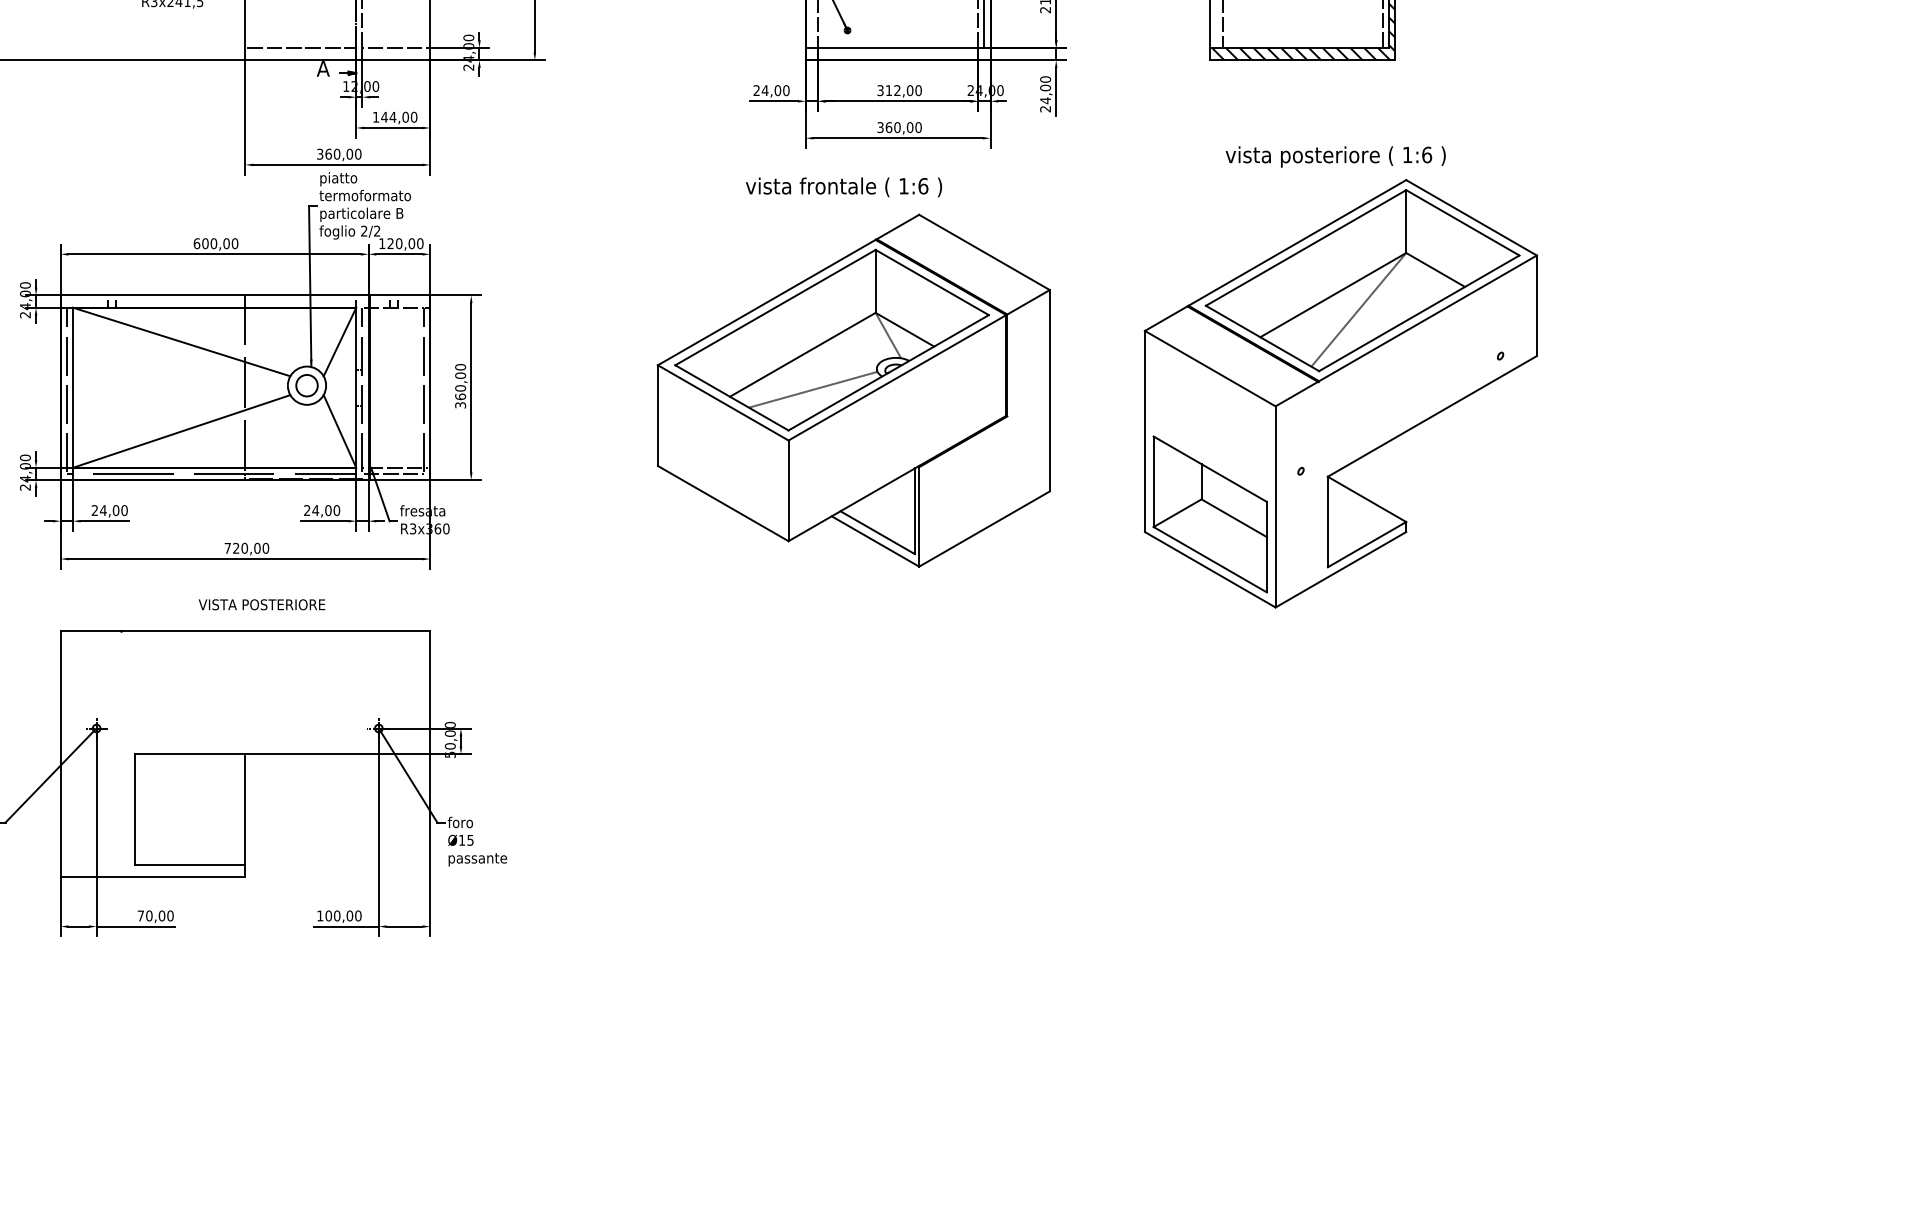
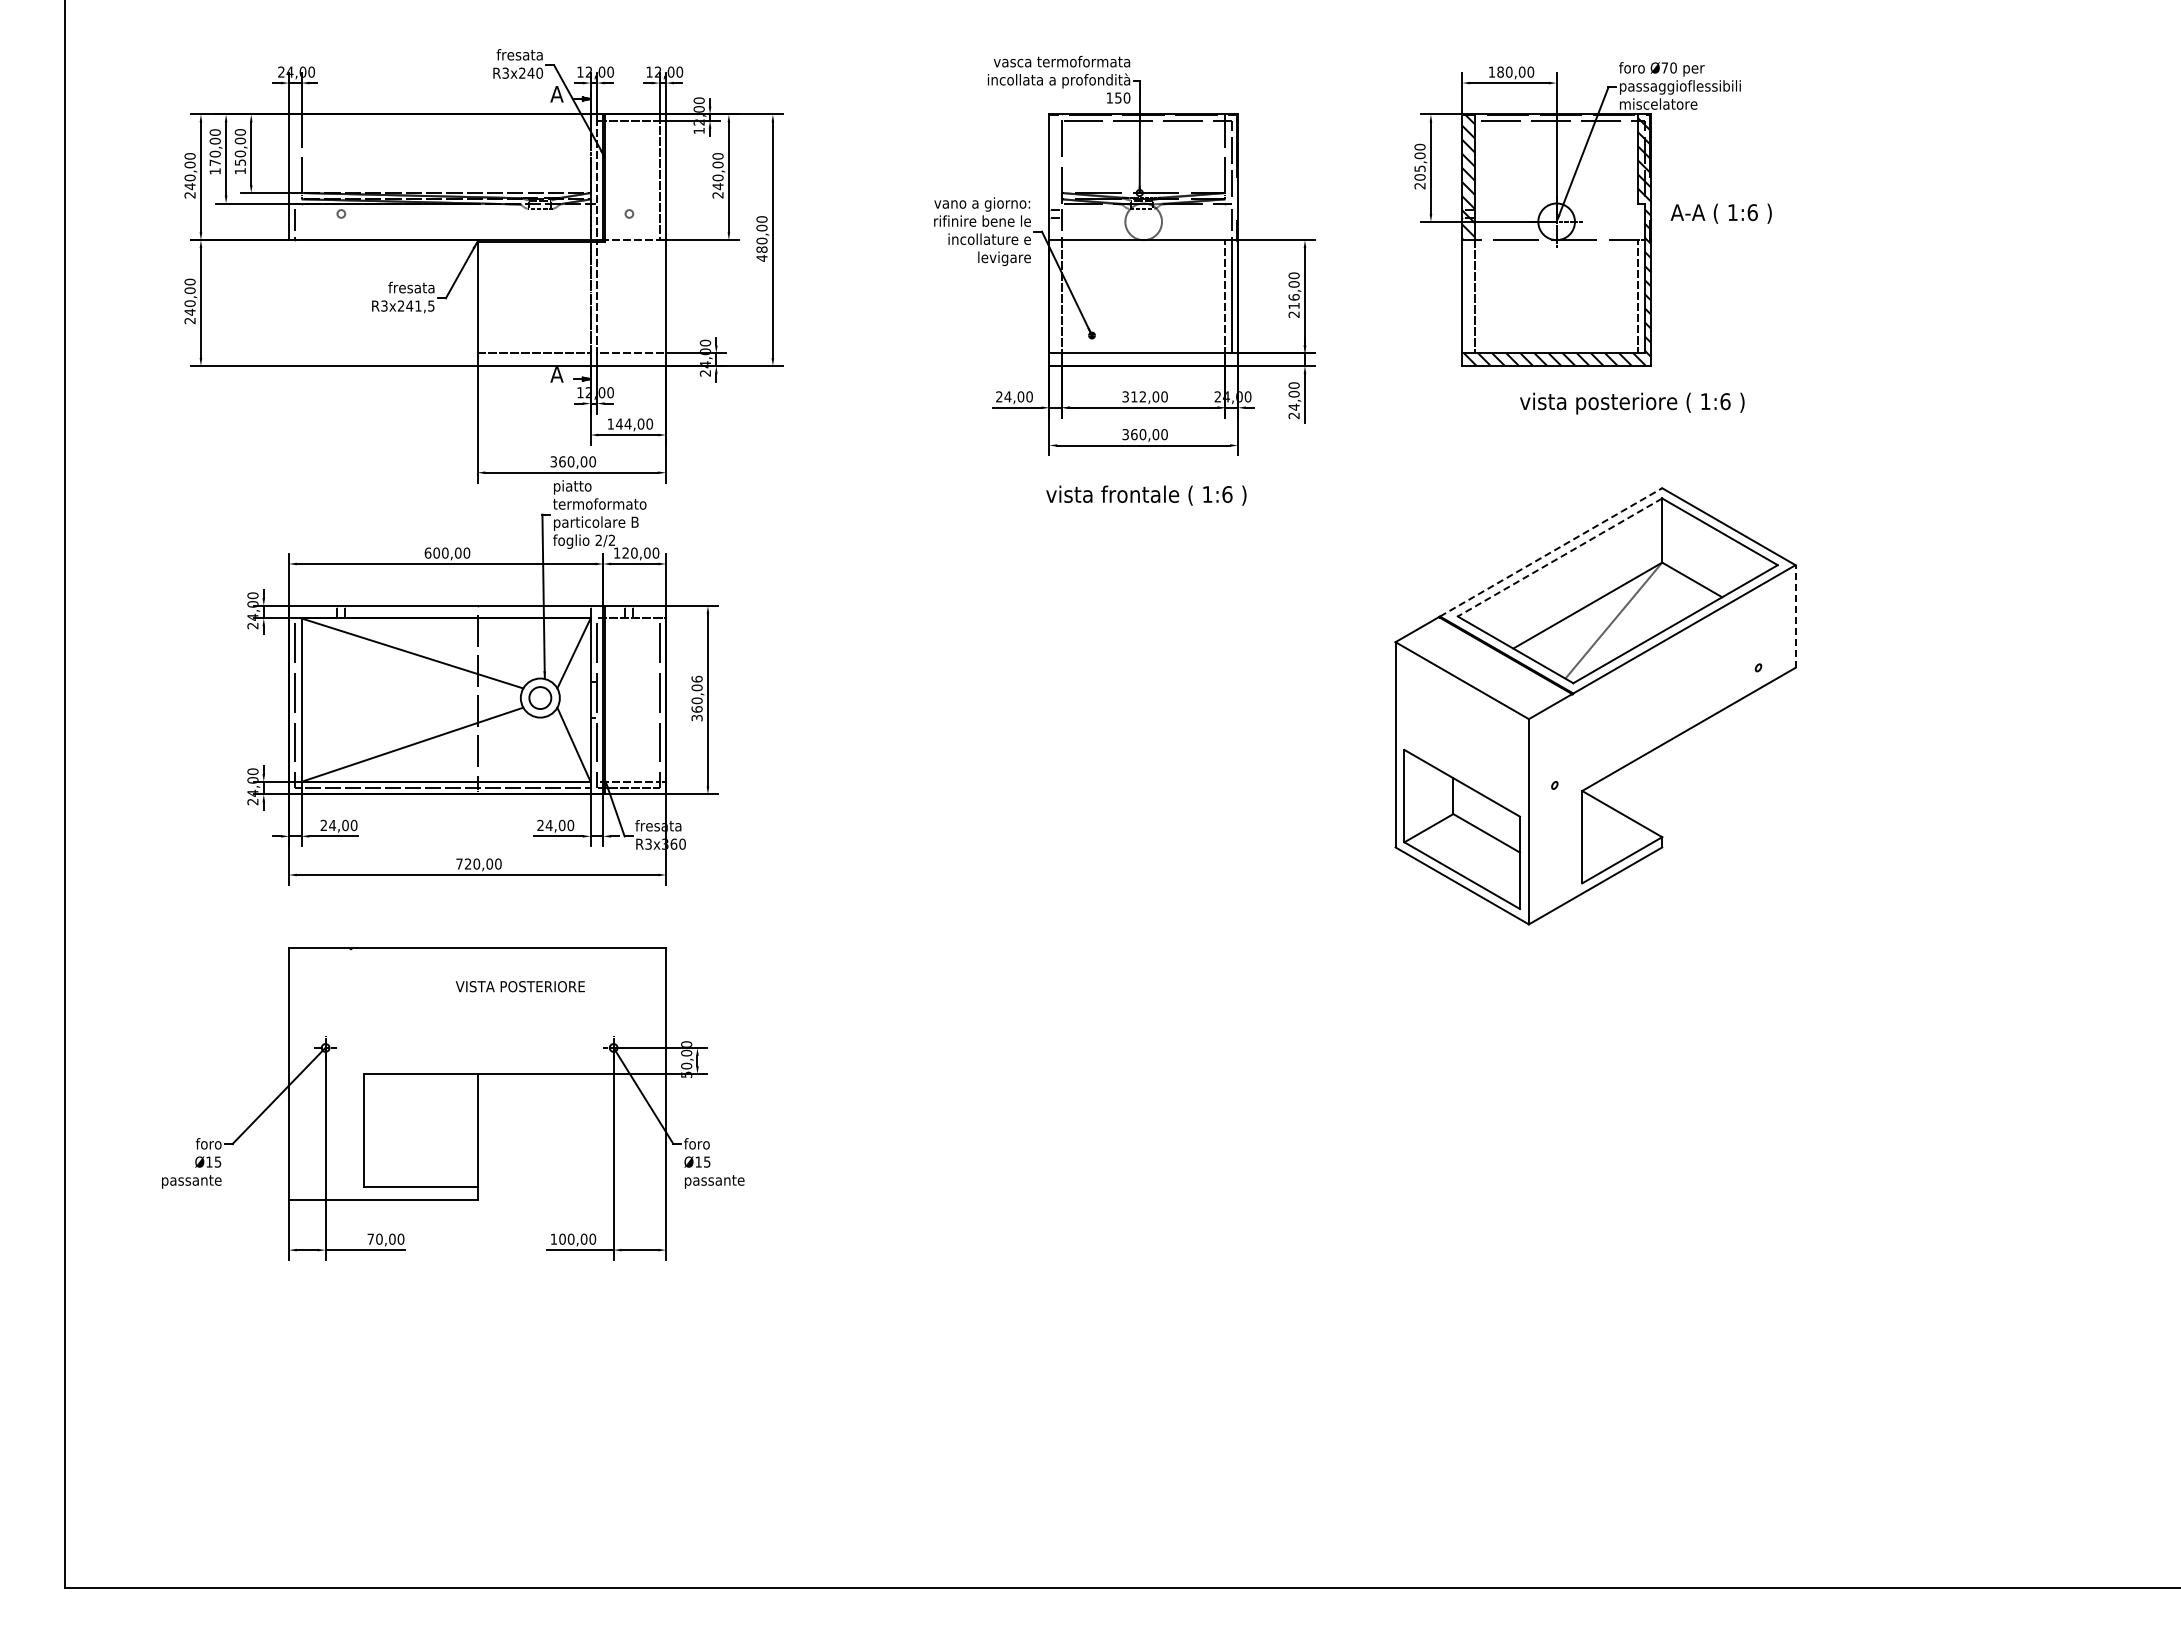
text: (1335, 156) -> (1632, 403), moved
text: (844, 187) -> (1146, 495), moved
line: (1297, 243) -> (1551, 552), solid -> dashed
line: (1305, 247) -> (1559, 557), solid -> dashed
line: (1536, 305) -> (1795, 616), solid -> dashed
text: (460, 366) -> (696, 678), 360,00 -> 360,06
part: (853, 390) -> (1098, 702), removed
text: (261, 604) -> (519, 986), moved

